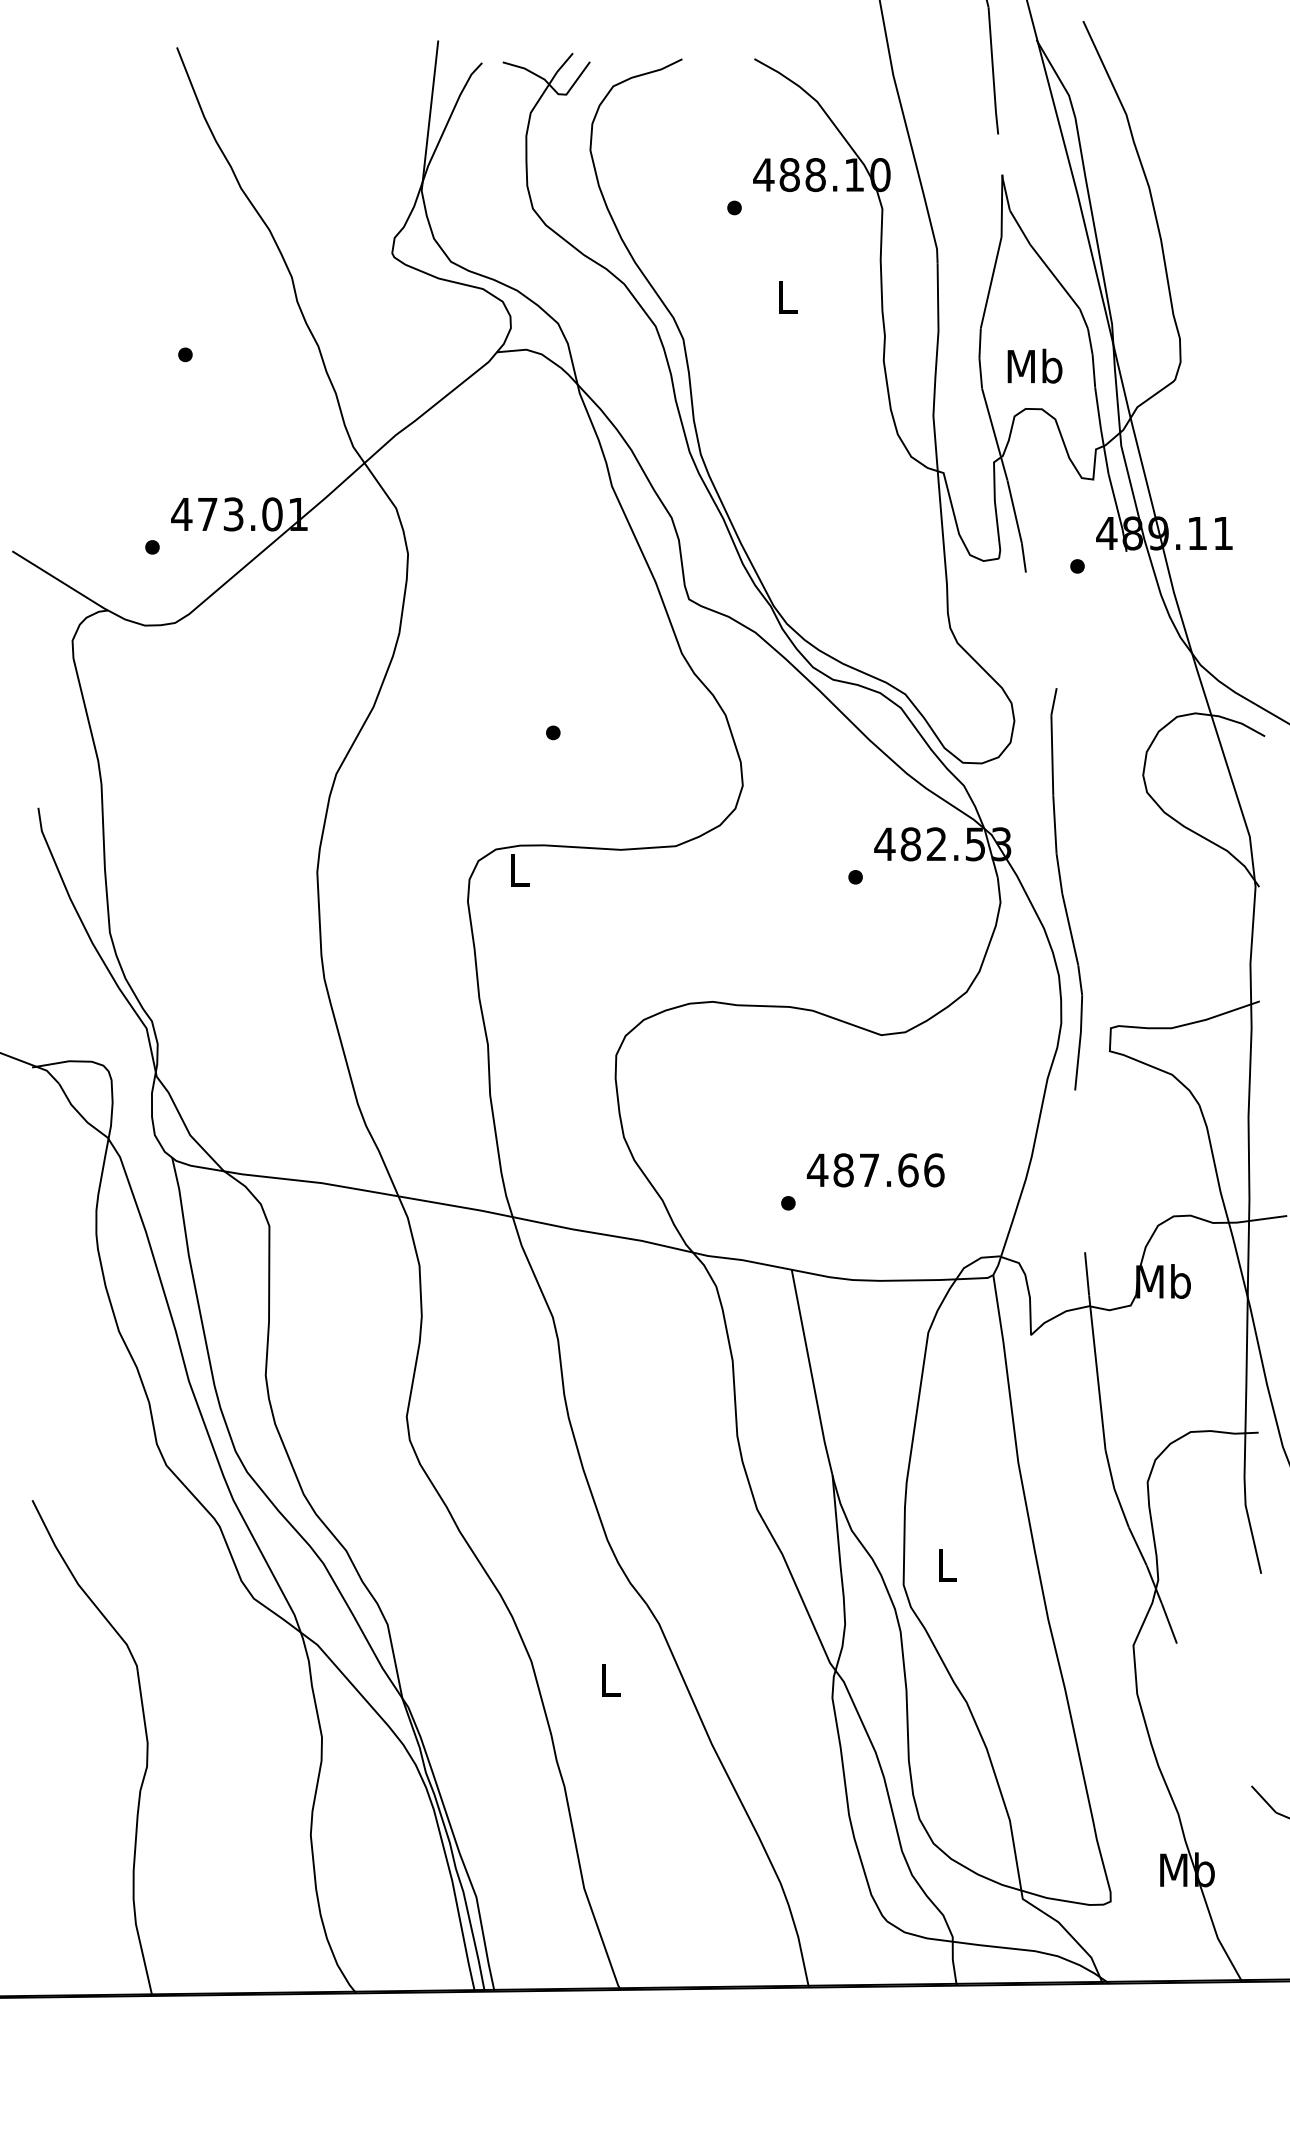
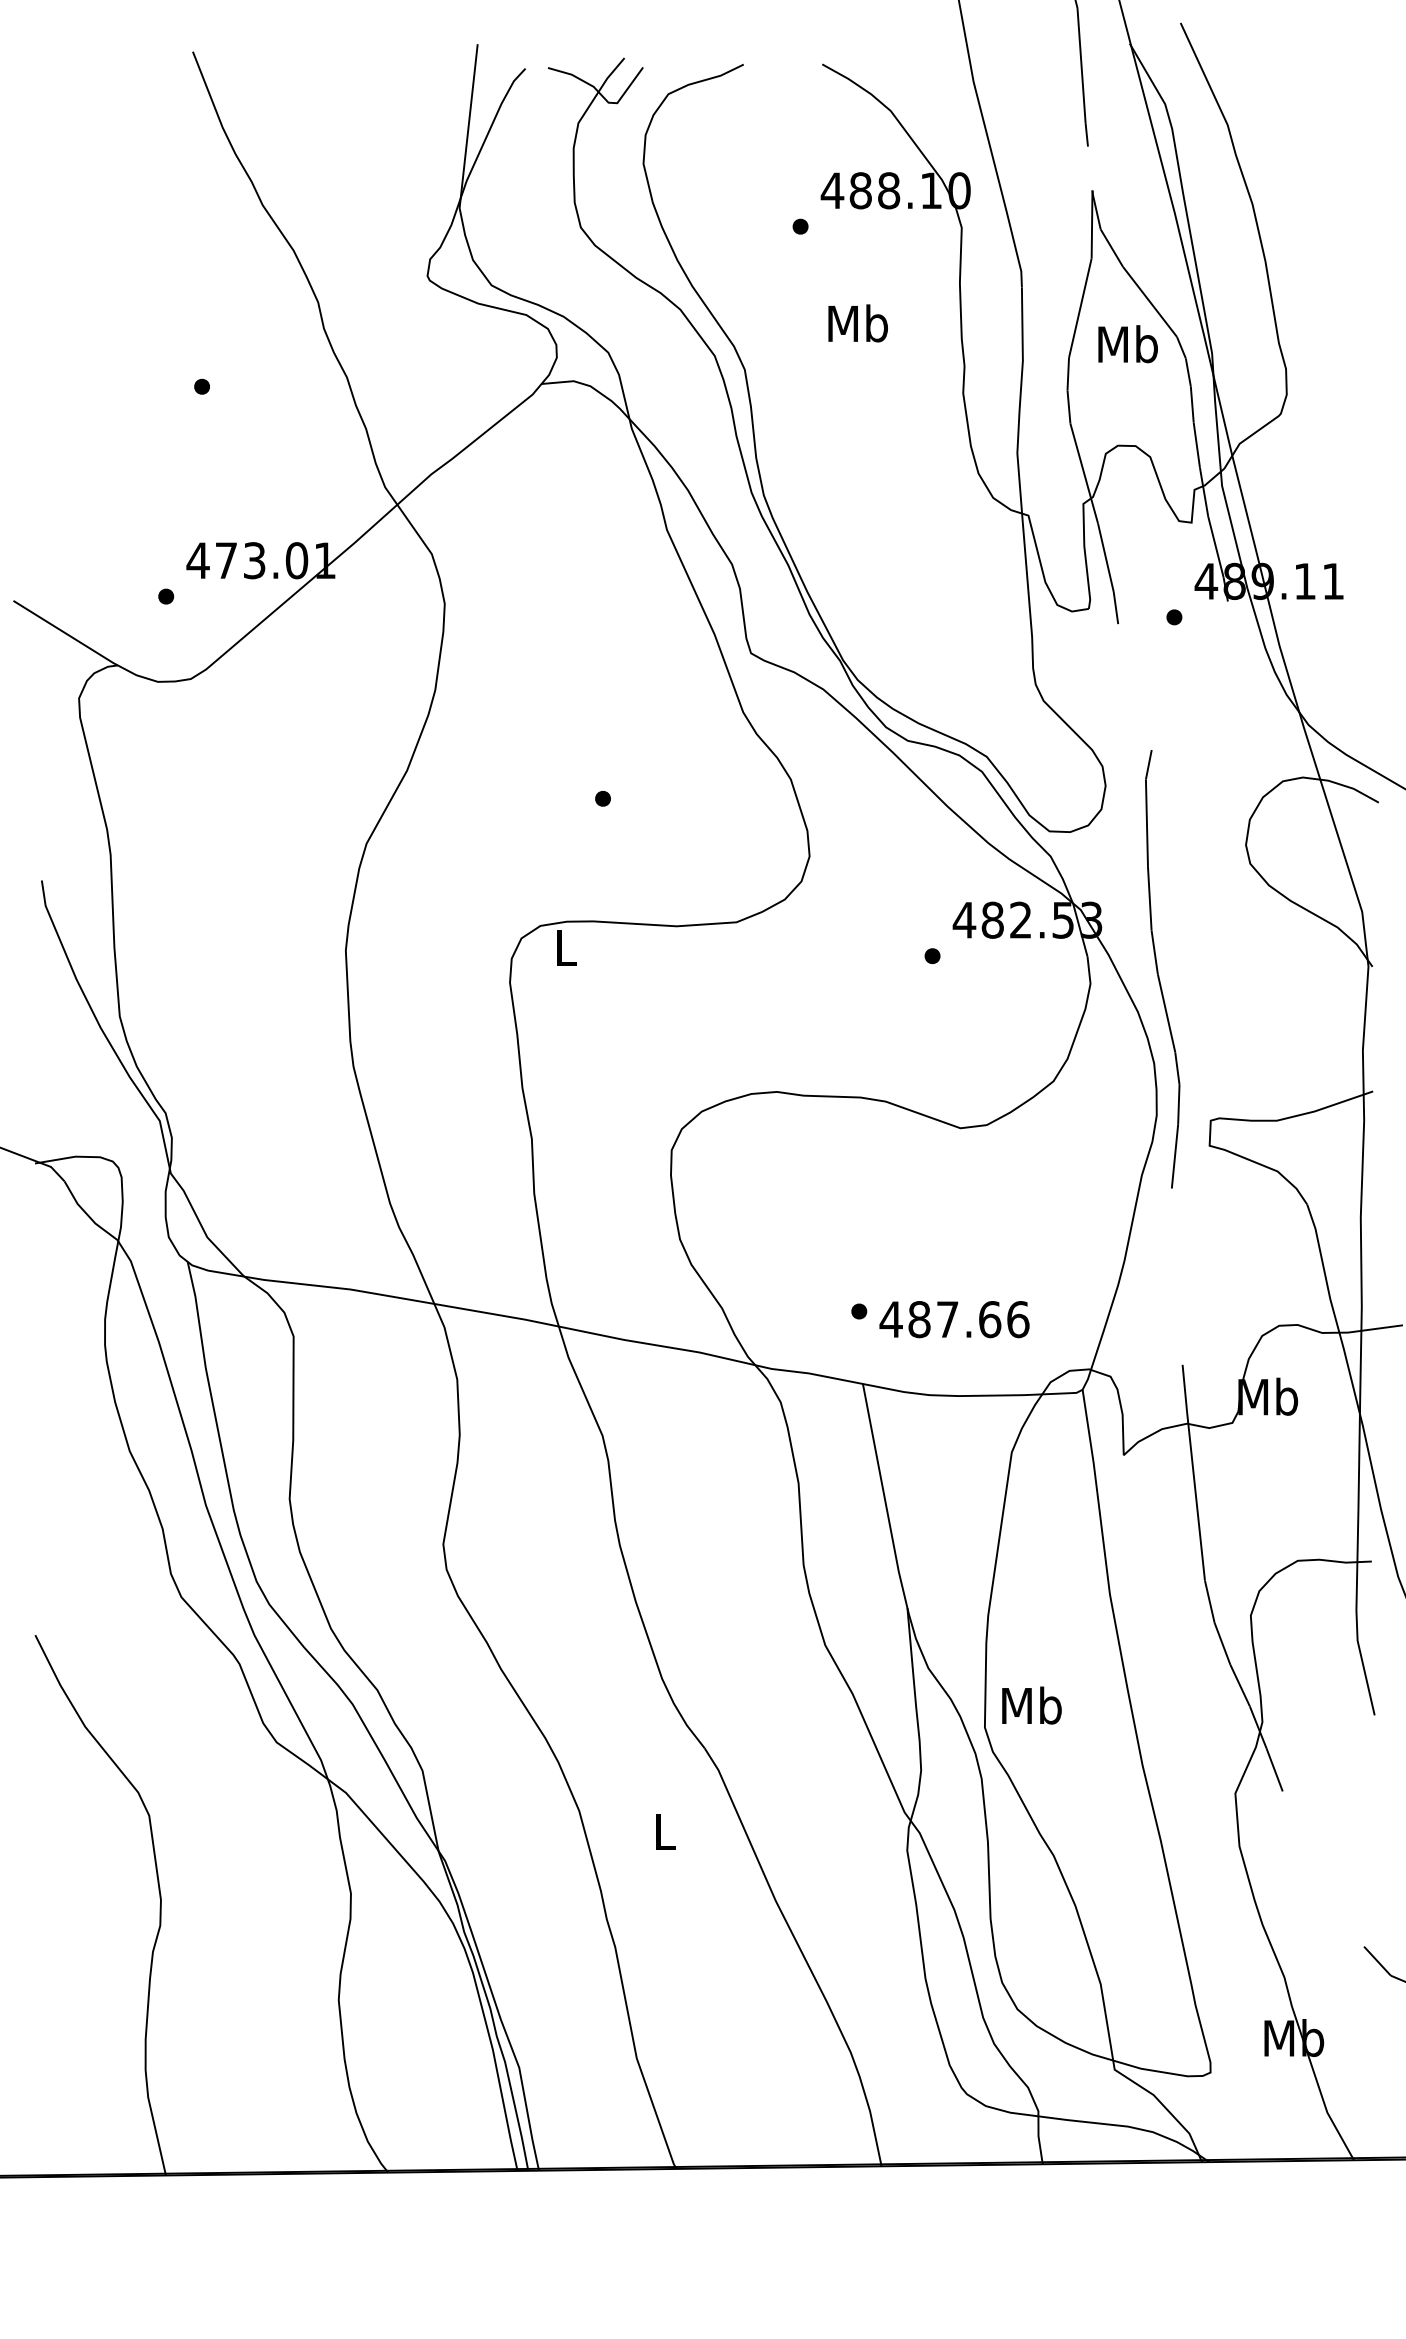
text: (786, 296) -> (857, 323), L -> Mb
text: (1034, 366) -> (1127, 344), moved
text: (875, 1170) -> (954, 1319), moved
text: (946, 1564) -> (1031, 1705), L -> Mb

